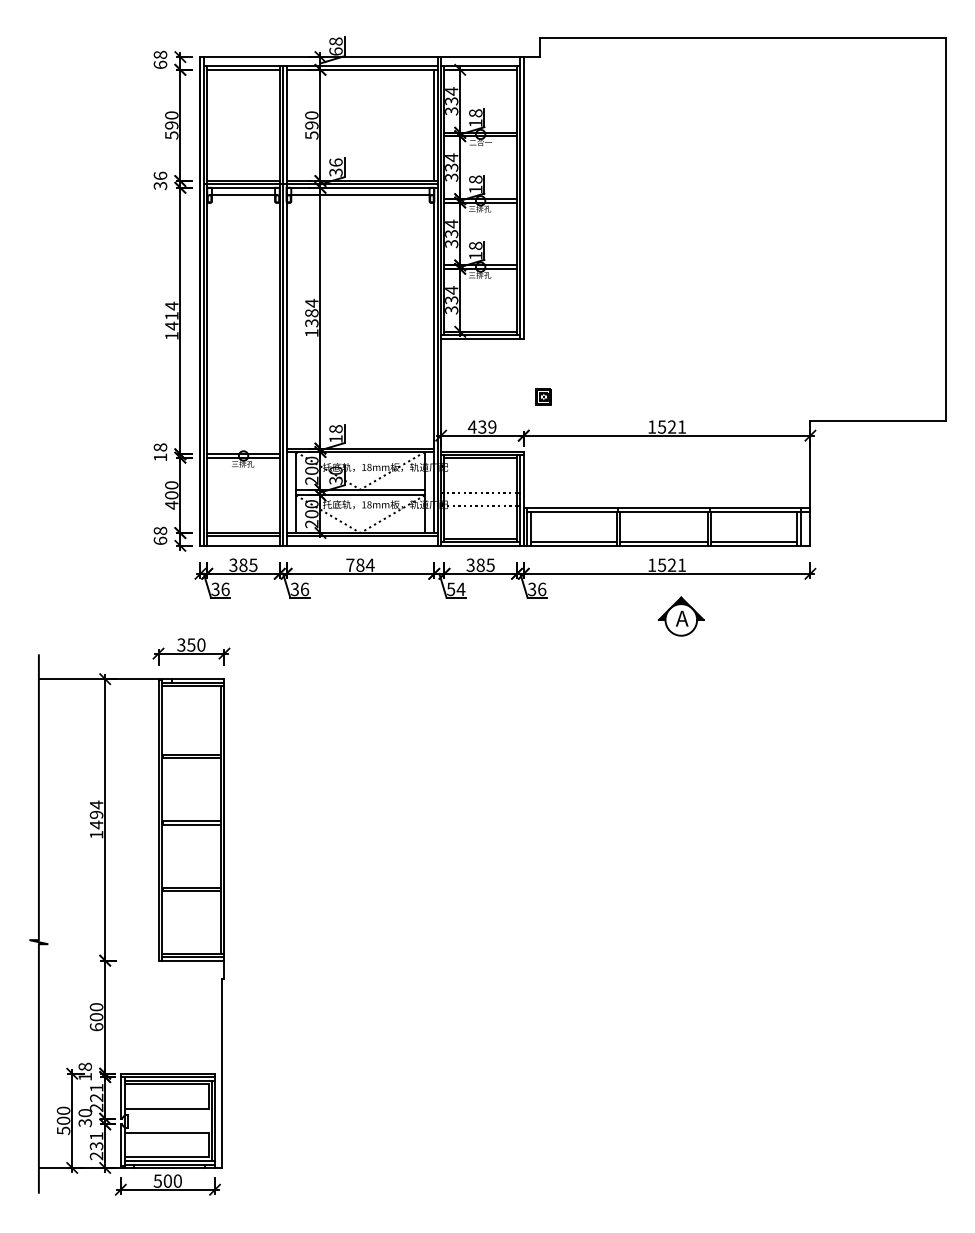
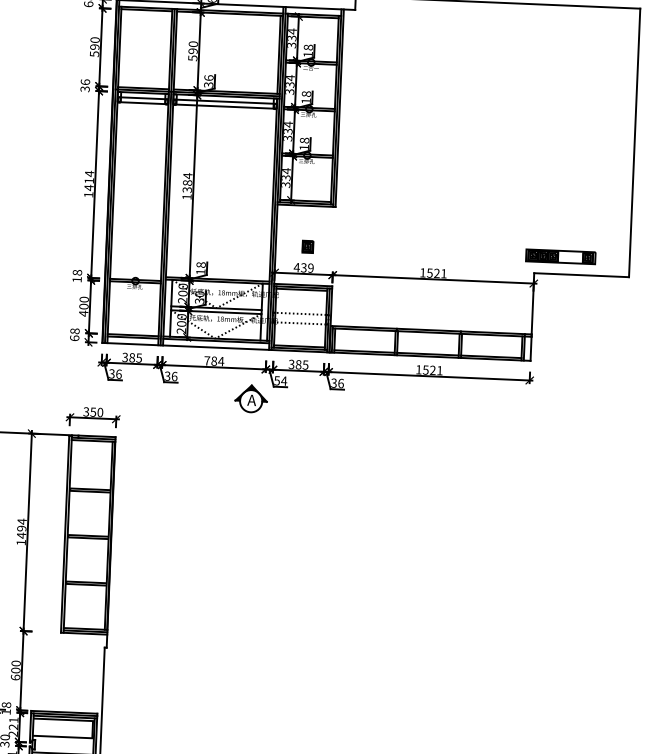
line: (243, 202) -> (142, 103), added
line: (359, 202) -> (224, 106), added
part: (543, 396) -> (307, 246), moved
part: (847, 396) -> (560, 257), added
part: (681, 616) -> (251, 398), moved

